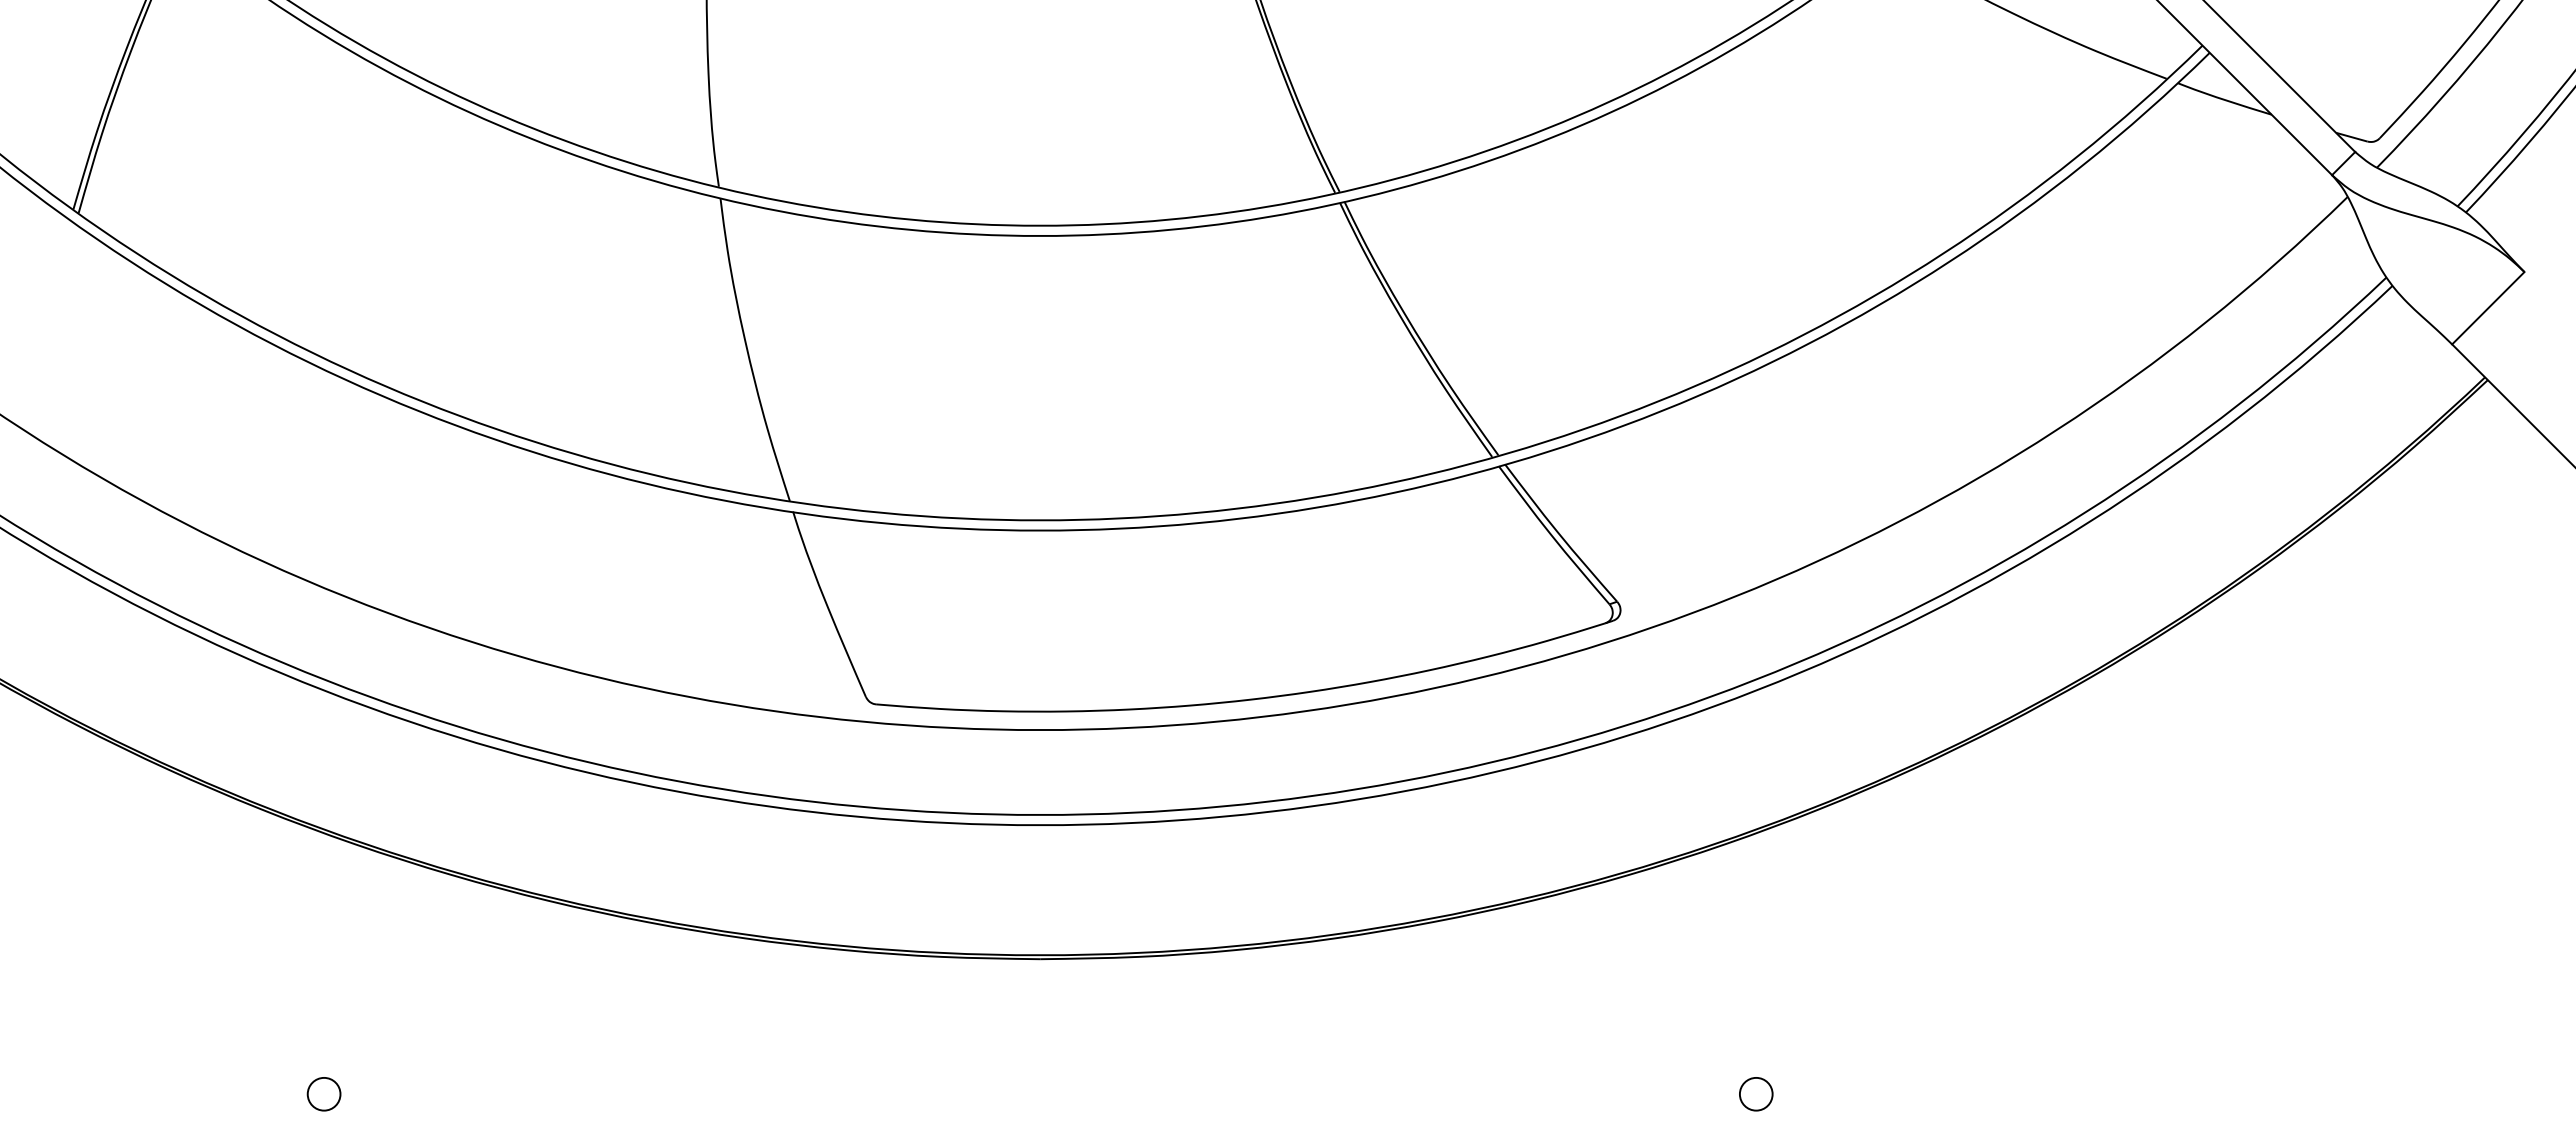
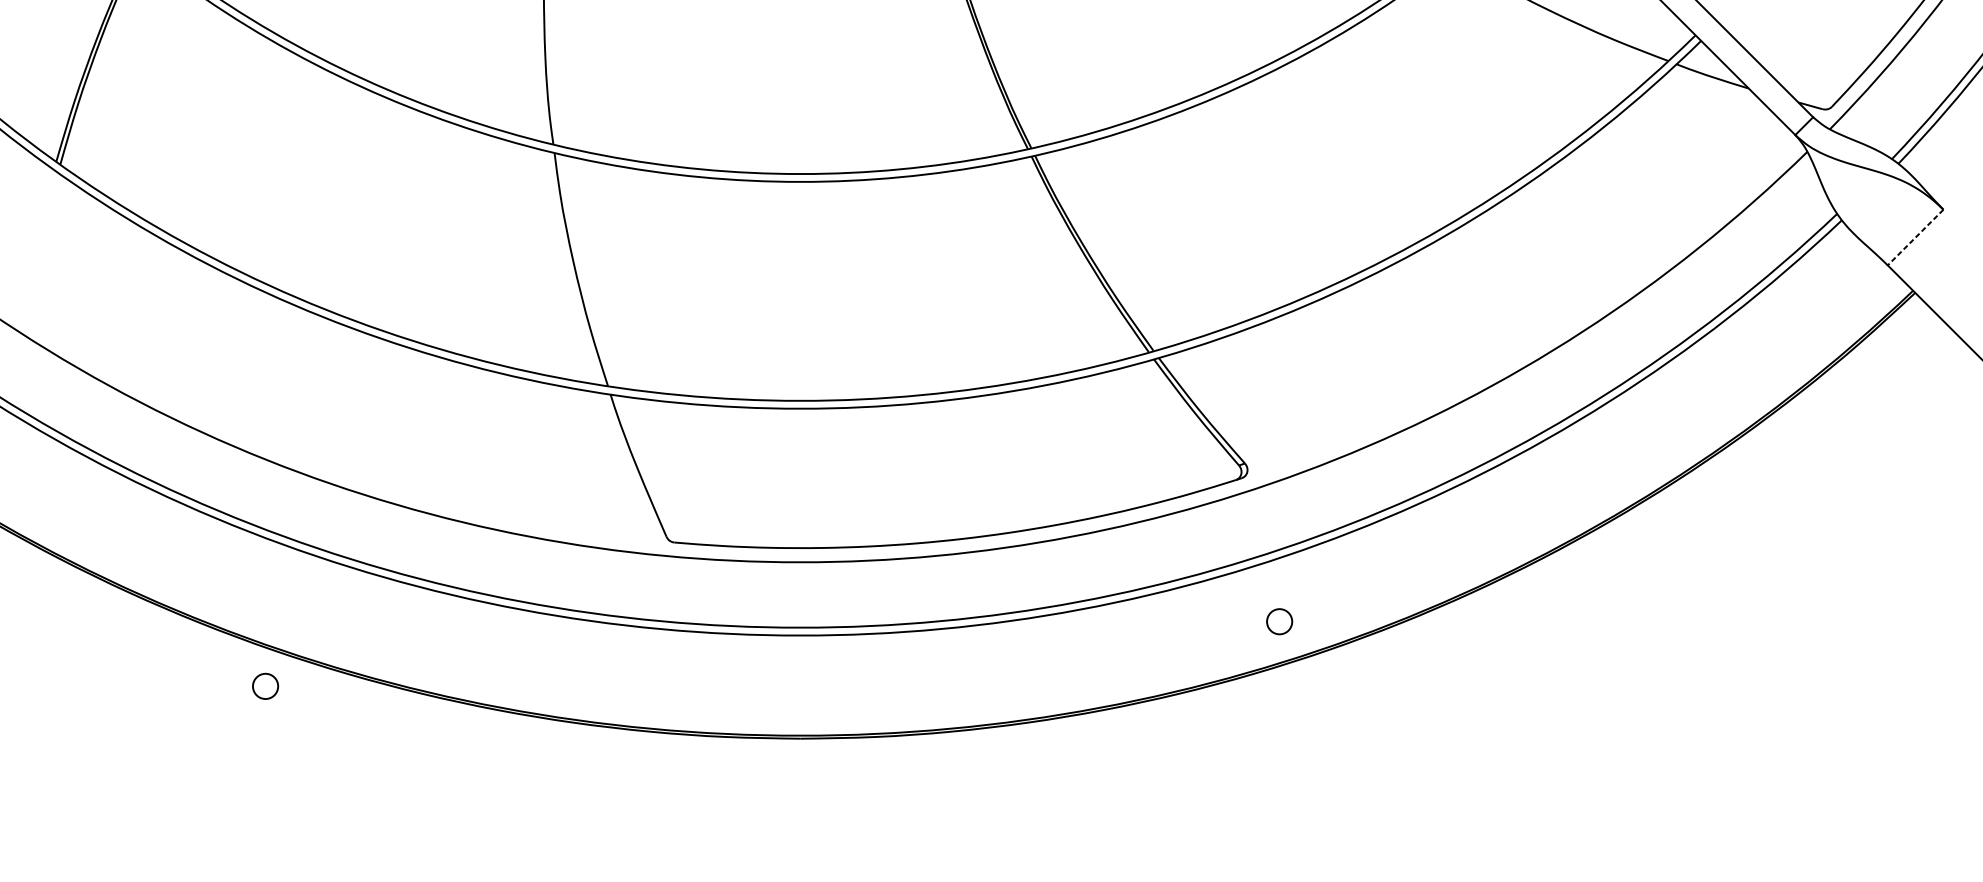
line: (2487, 308) -> (1914, 237), solid -> dashed
circle: (323, 1094) -> (265, 686), moved
circle: (1756, 1094) -> (1279, 621), moved

